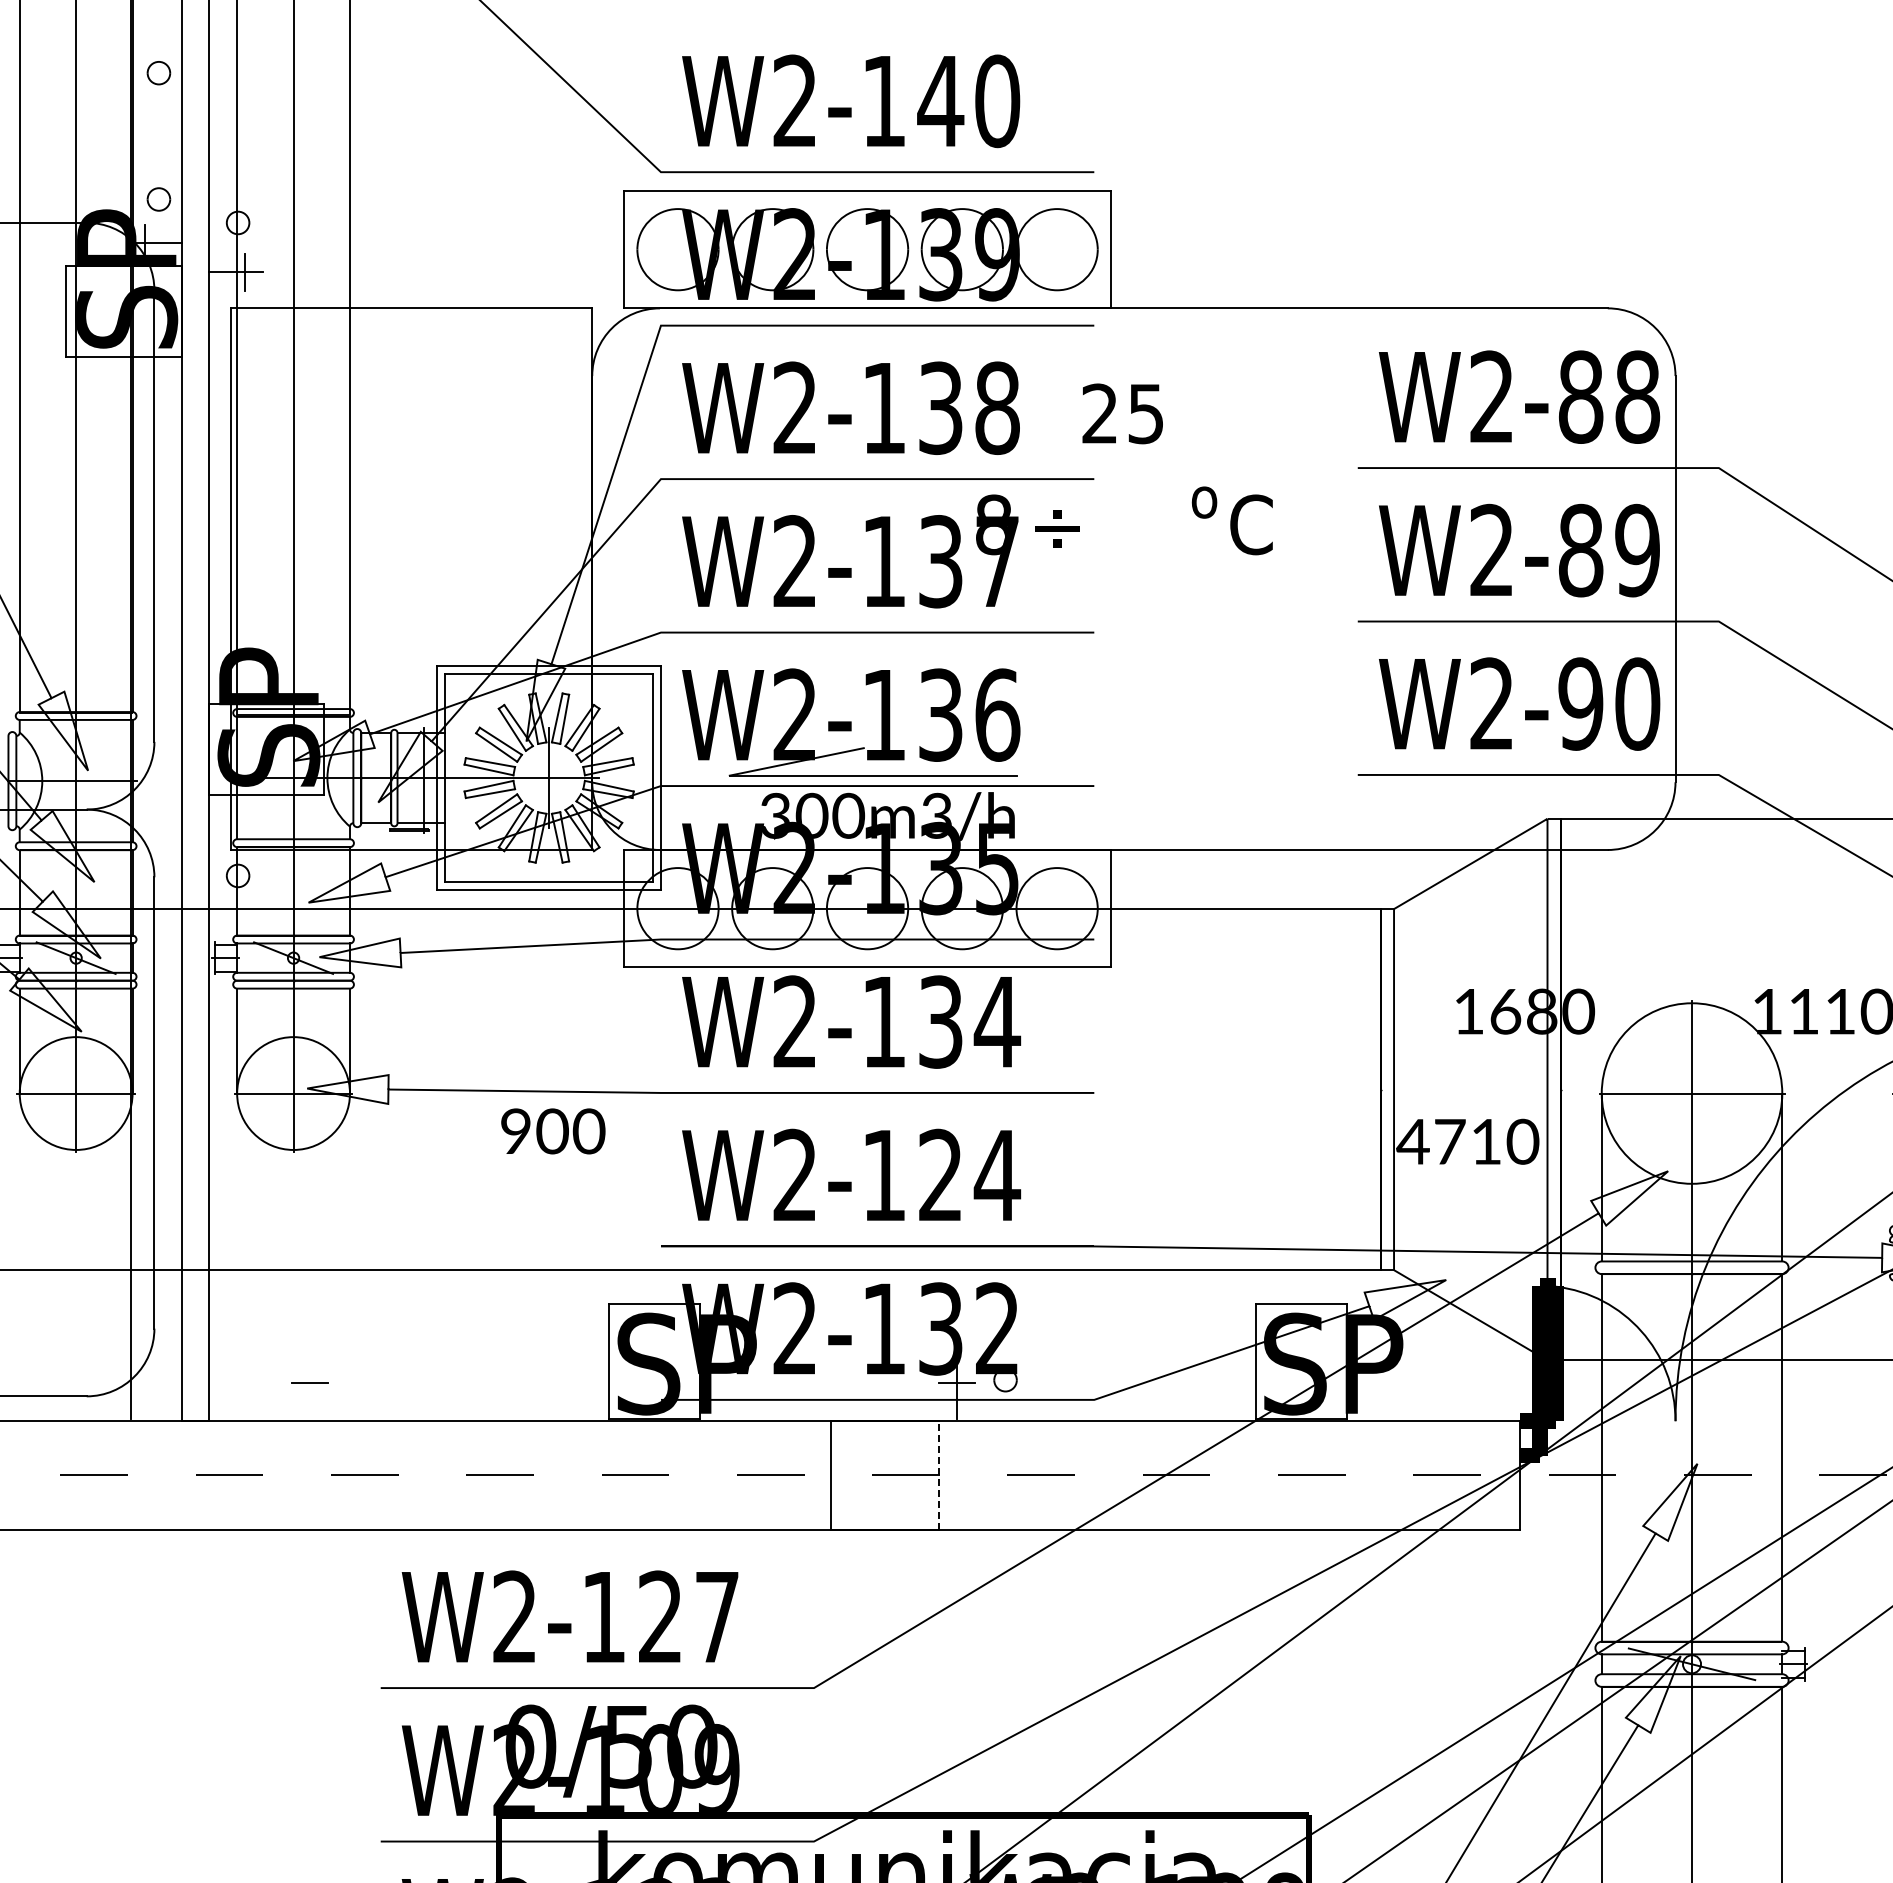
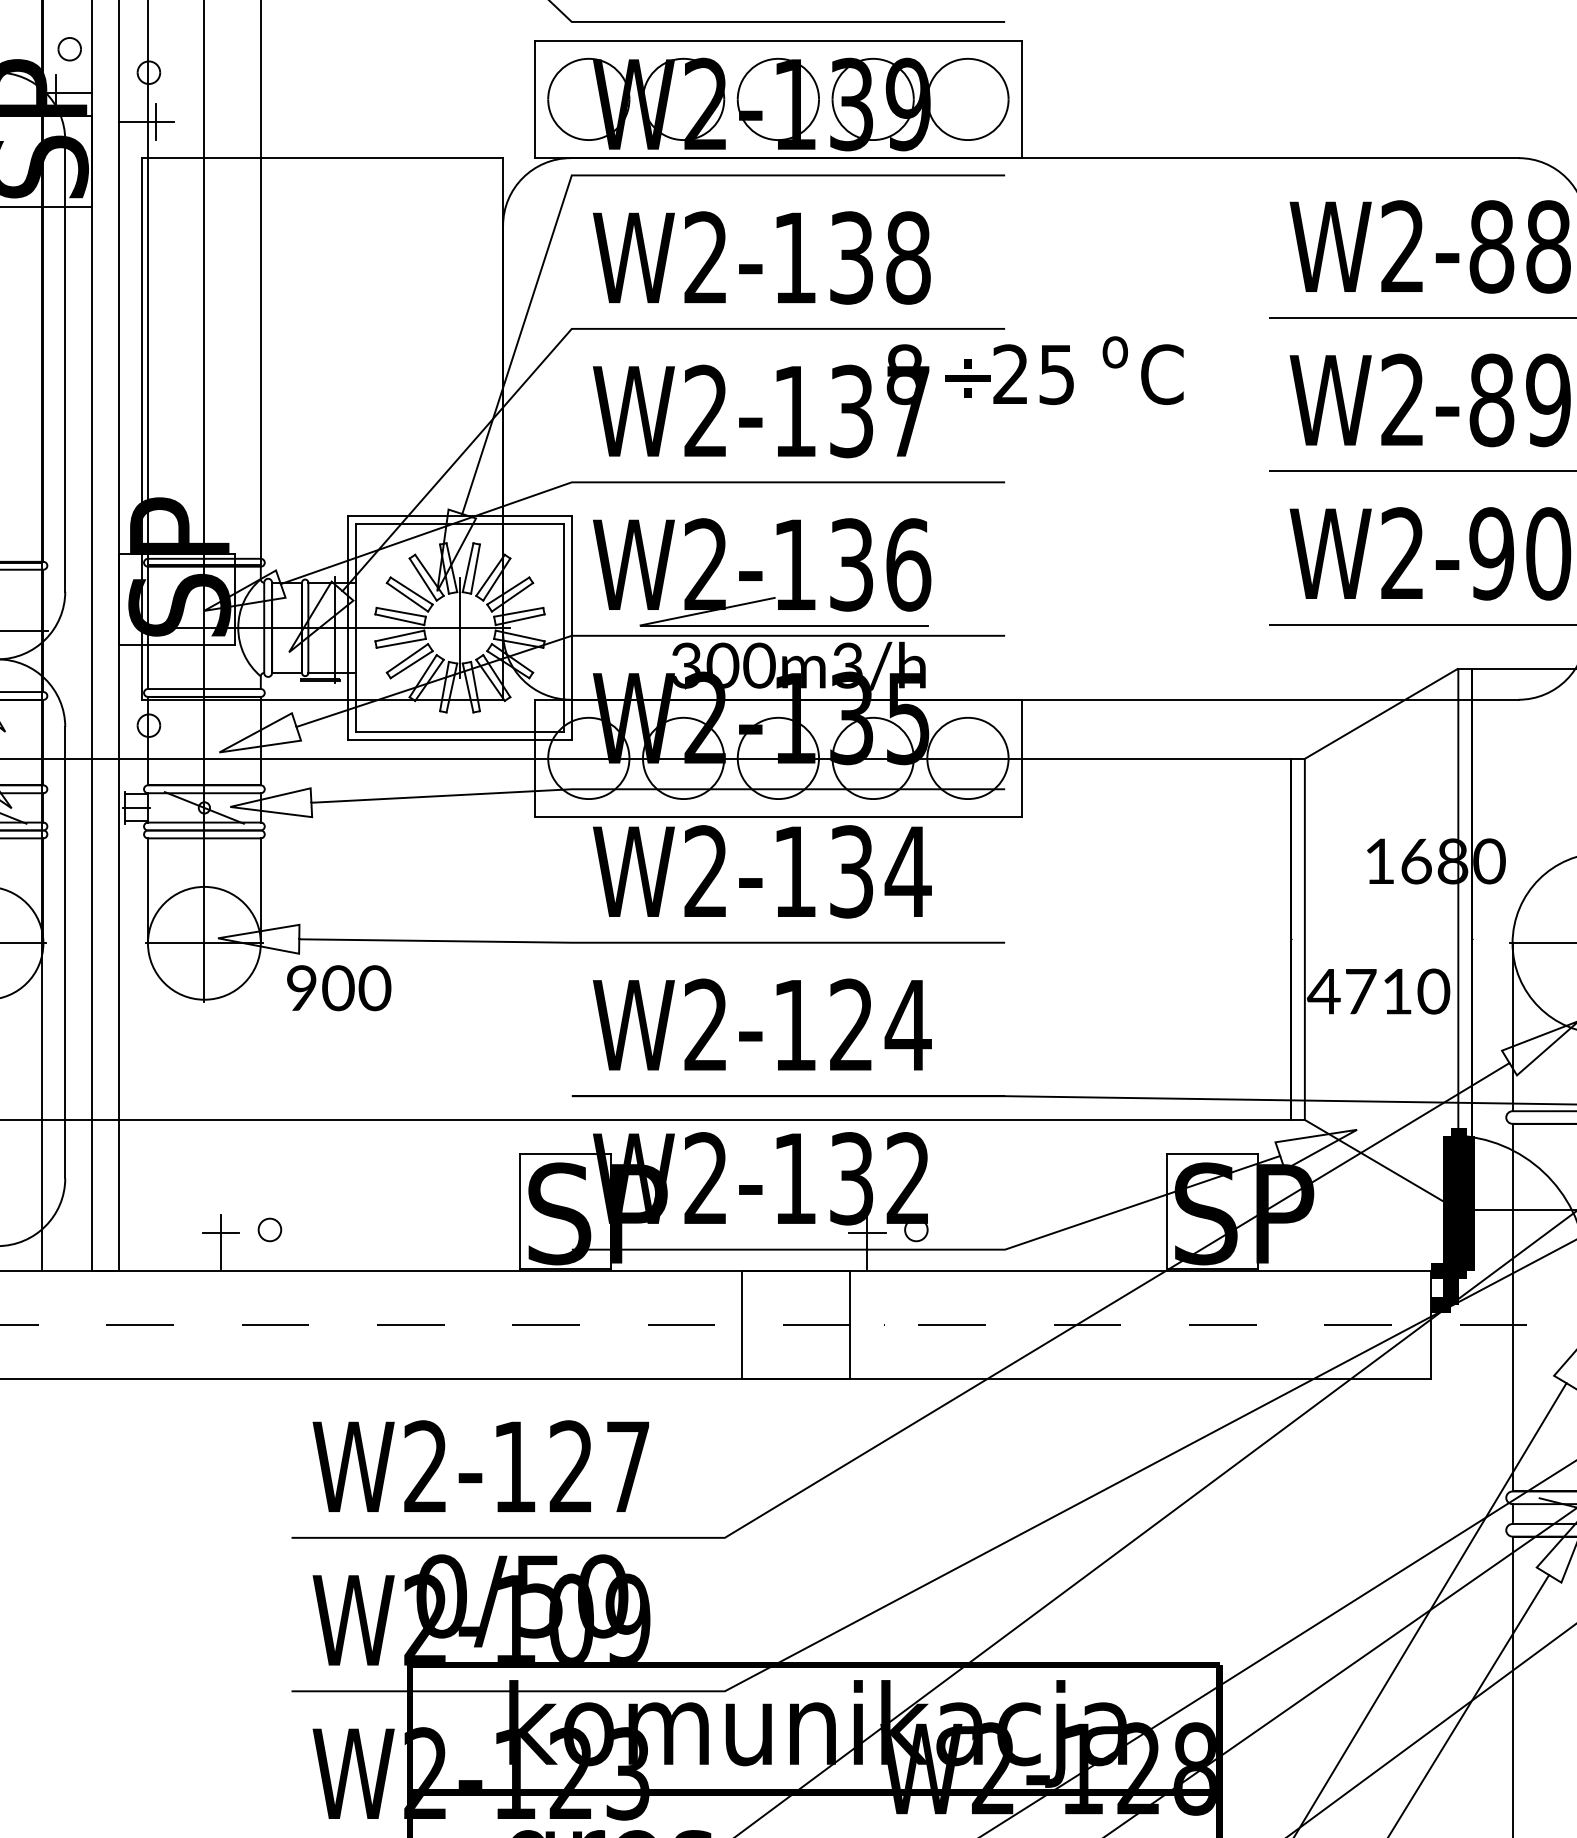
text: (1122, 413) -> (1033, 374), moved
text: (553, 1131) -> (339, 988), moved
part: (359, 1380) -> (270, 1230), added
line: (310, 1391) -> (221, 1241), added
line: (939, 1474) -> (850, 1324), dashed -> solid

